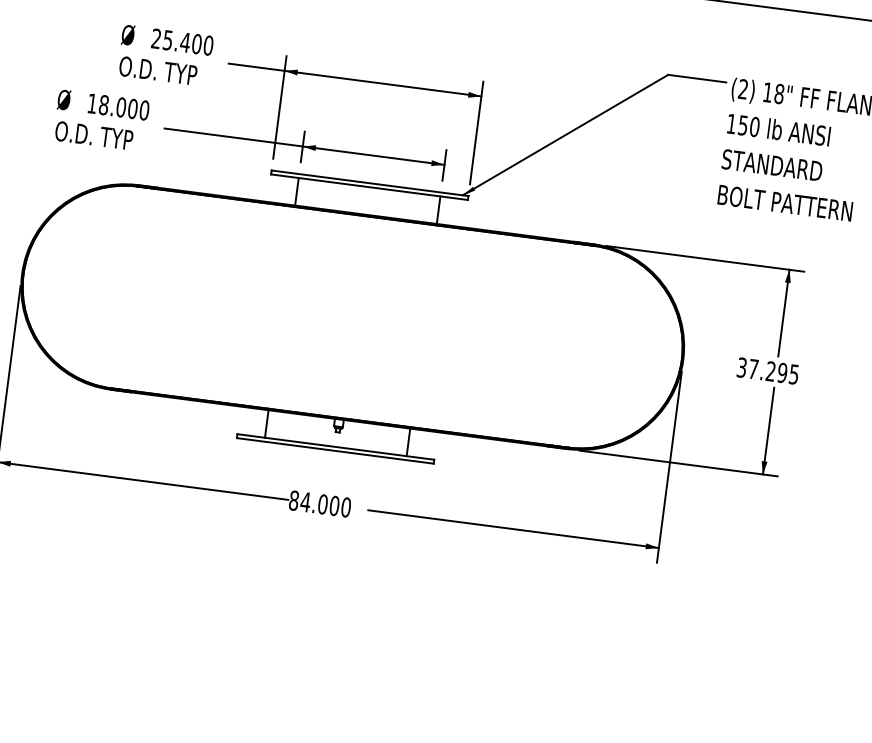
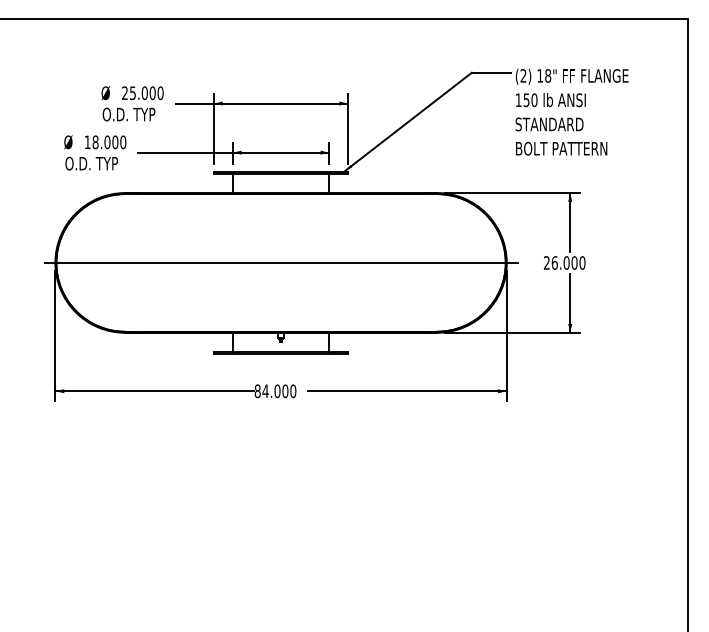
text: (184, 42) -> (144, 93), 25.400 -> 25.000
line: (351, 316) -> (280, 262), added
text: (767, 370) -> (564, 262), 37.295 -> 26.000

